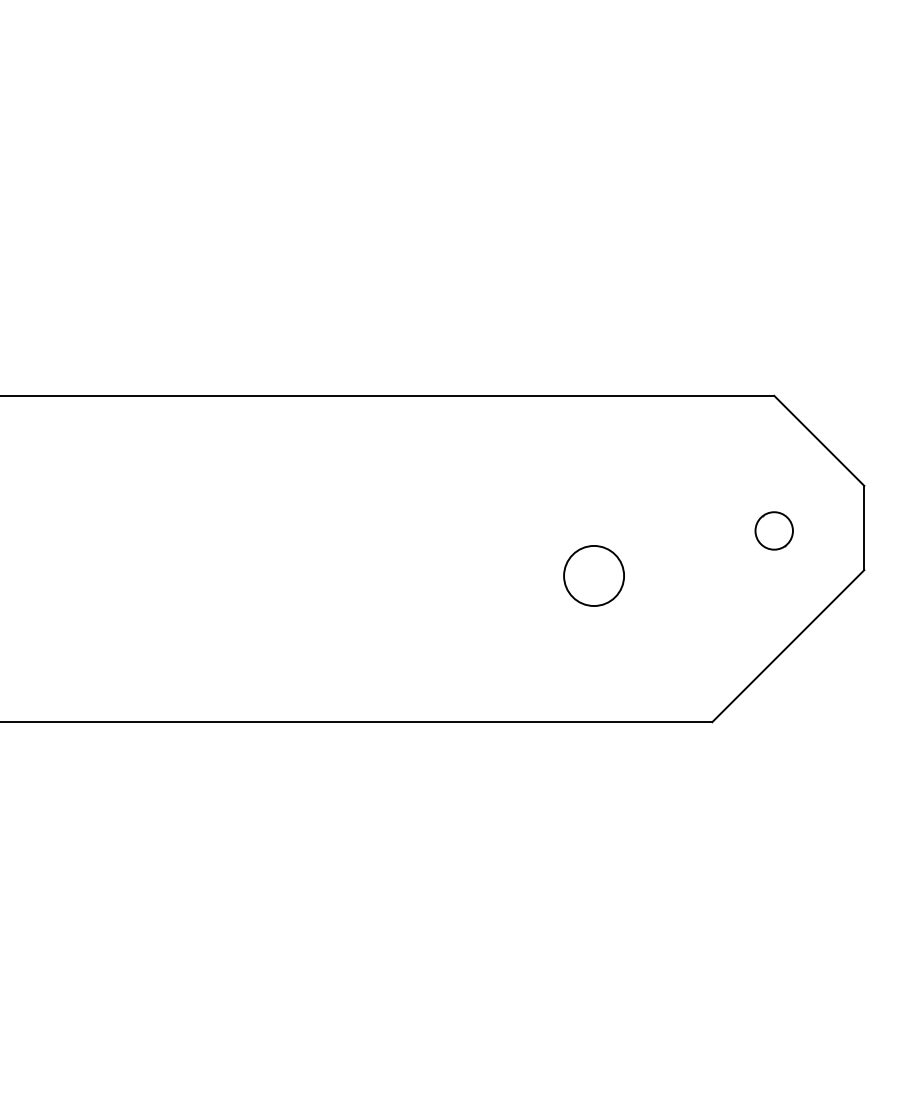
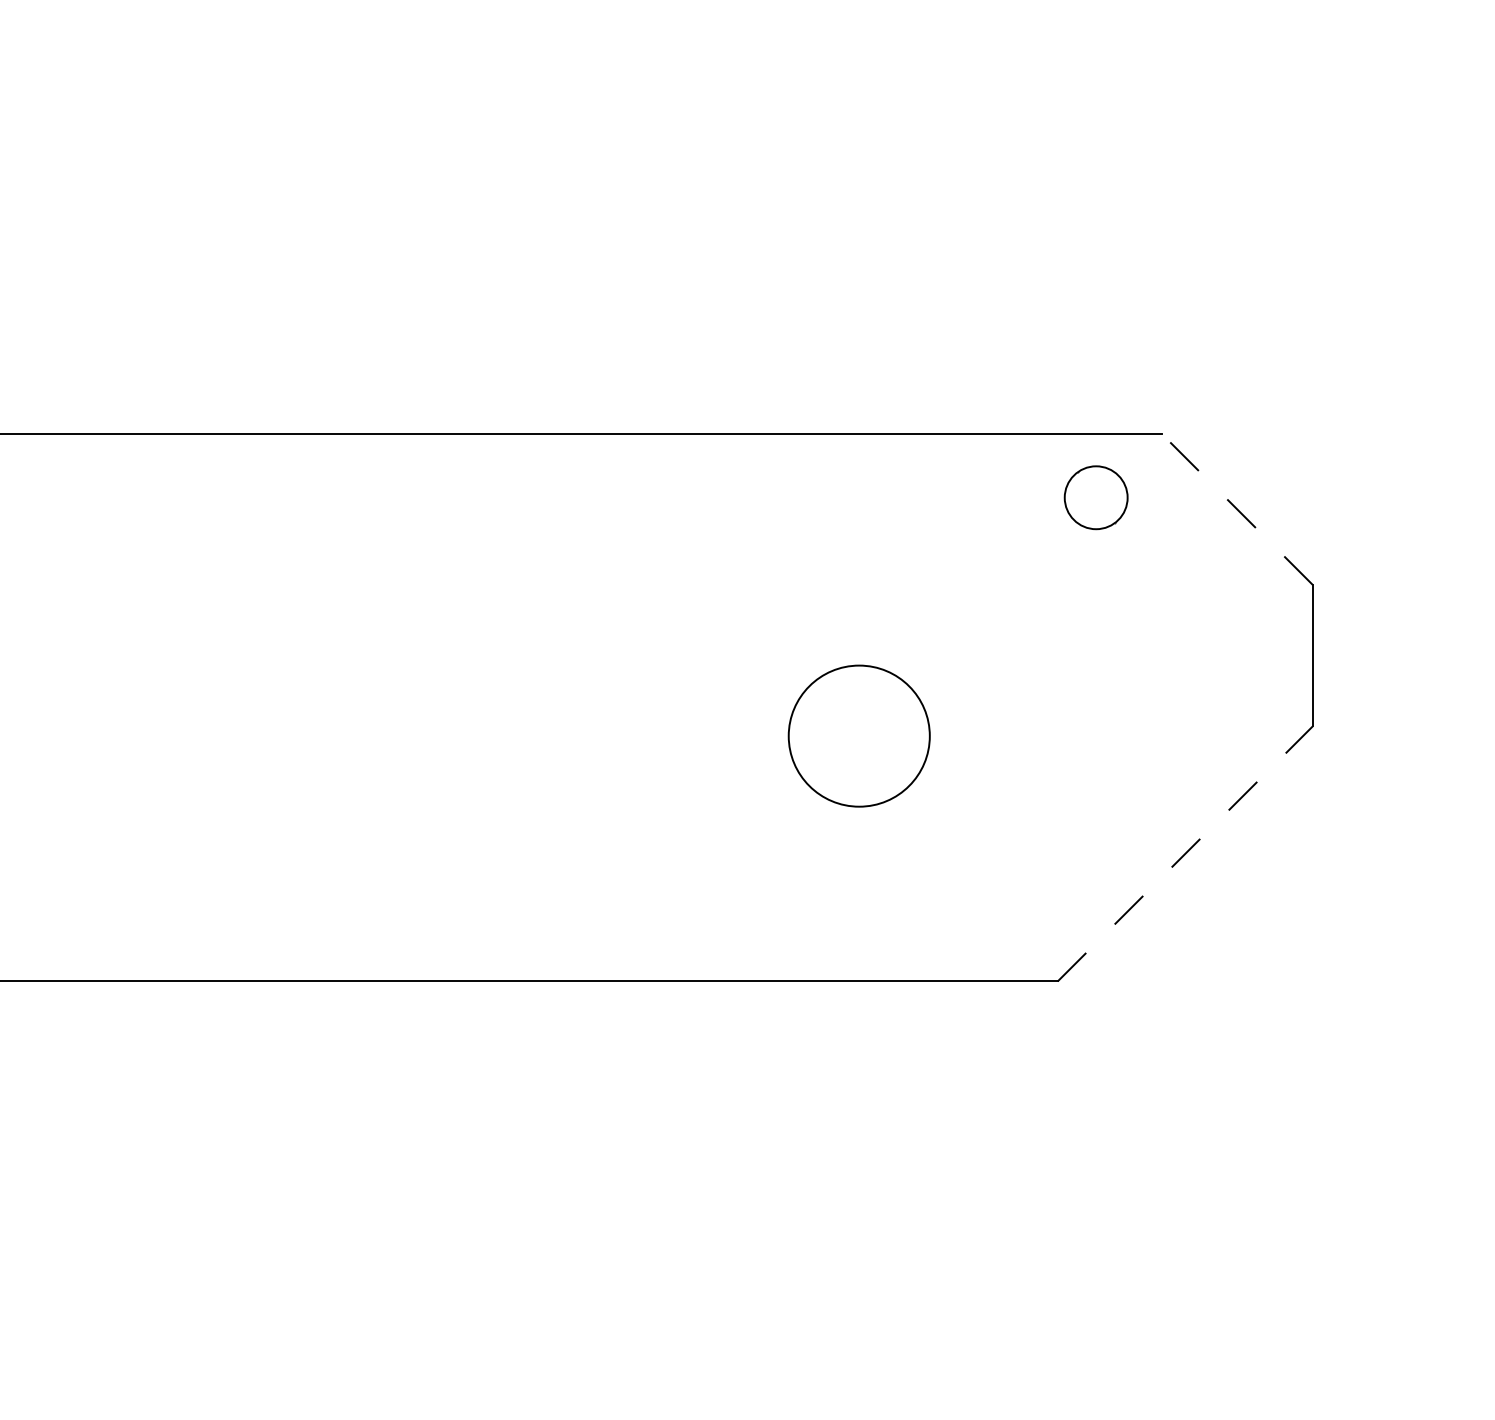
line: (819, 440) -> (1237, 508), solid -> dashed
circle: (773, 530) -> (1094, 497), moved
circle: (594, 575) -> (859, 735), size x1.4
line: (788, 645) -> (1185, 852), solid -> dashed

